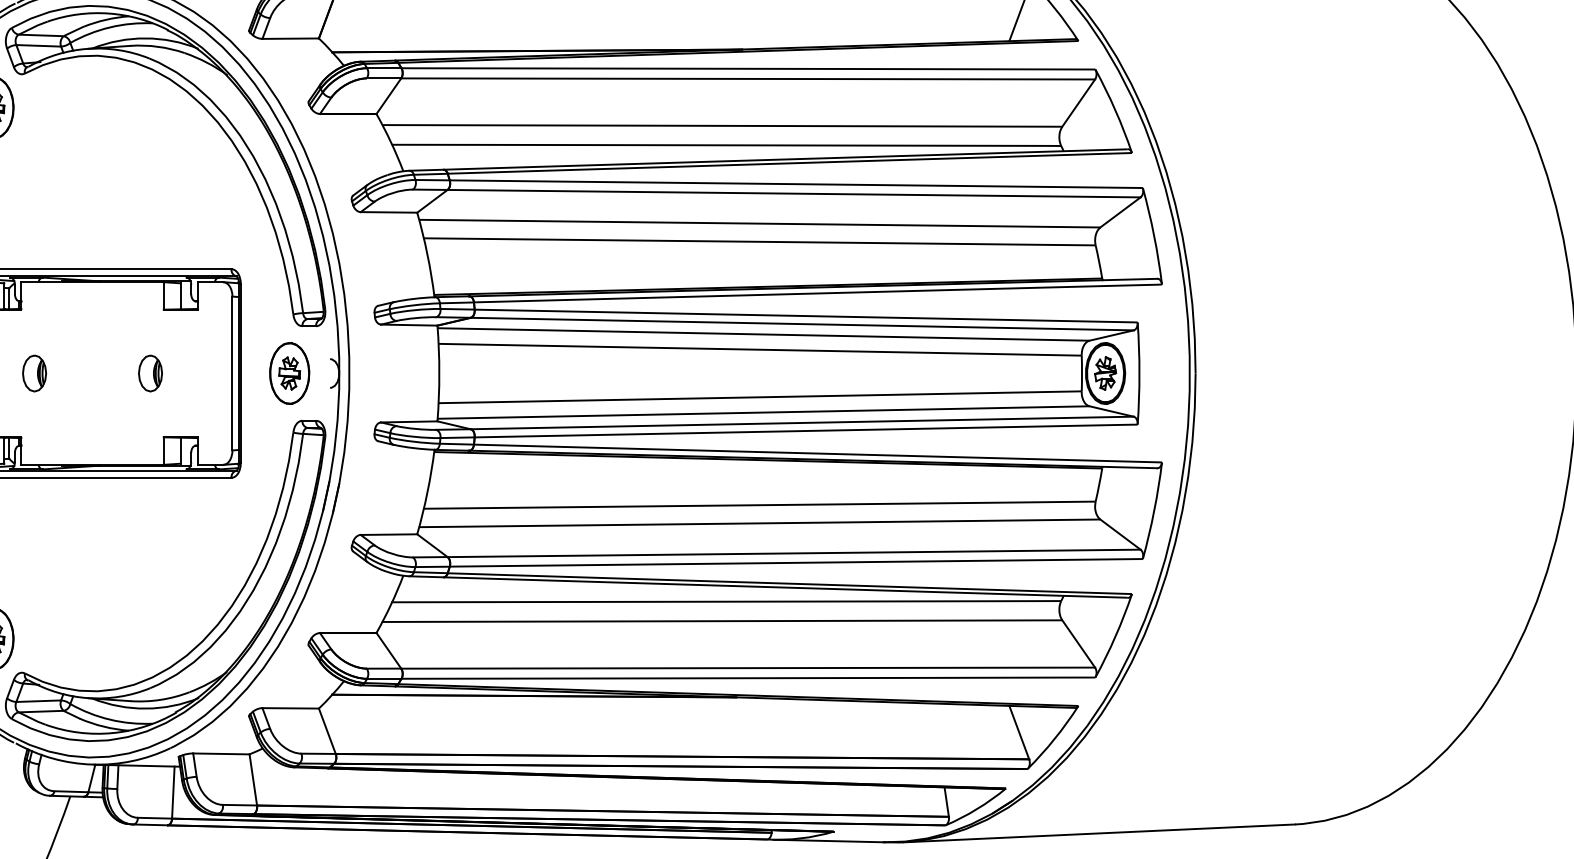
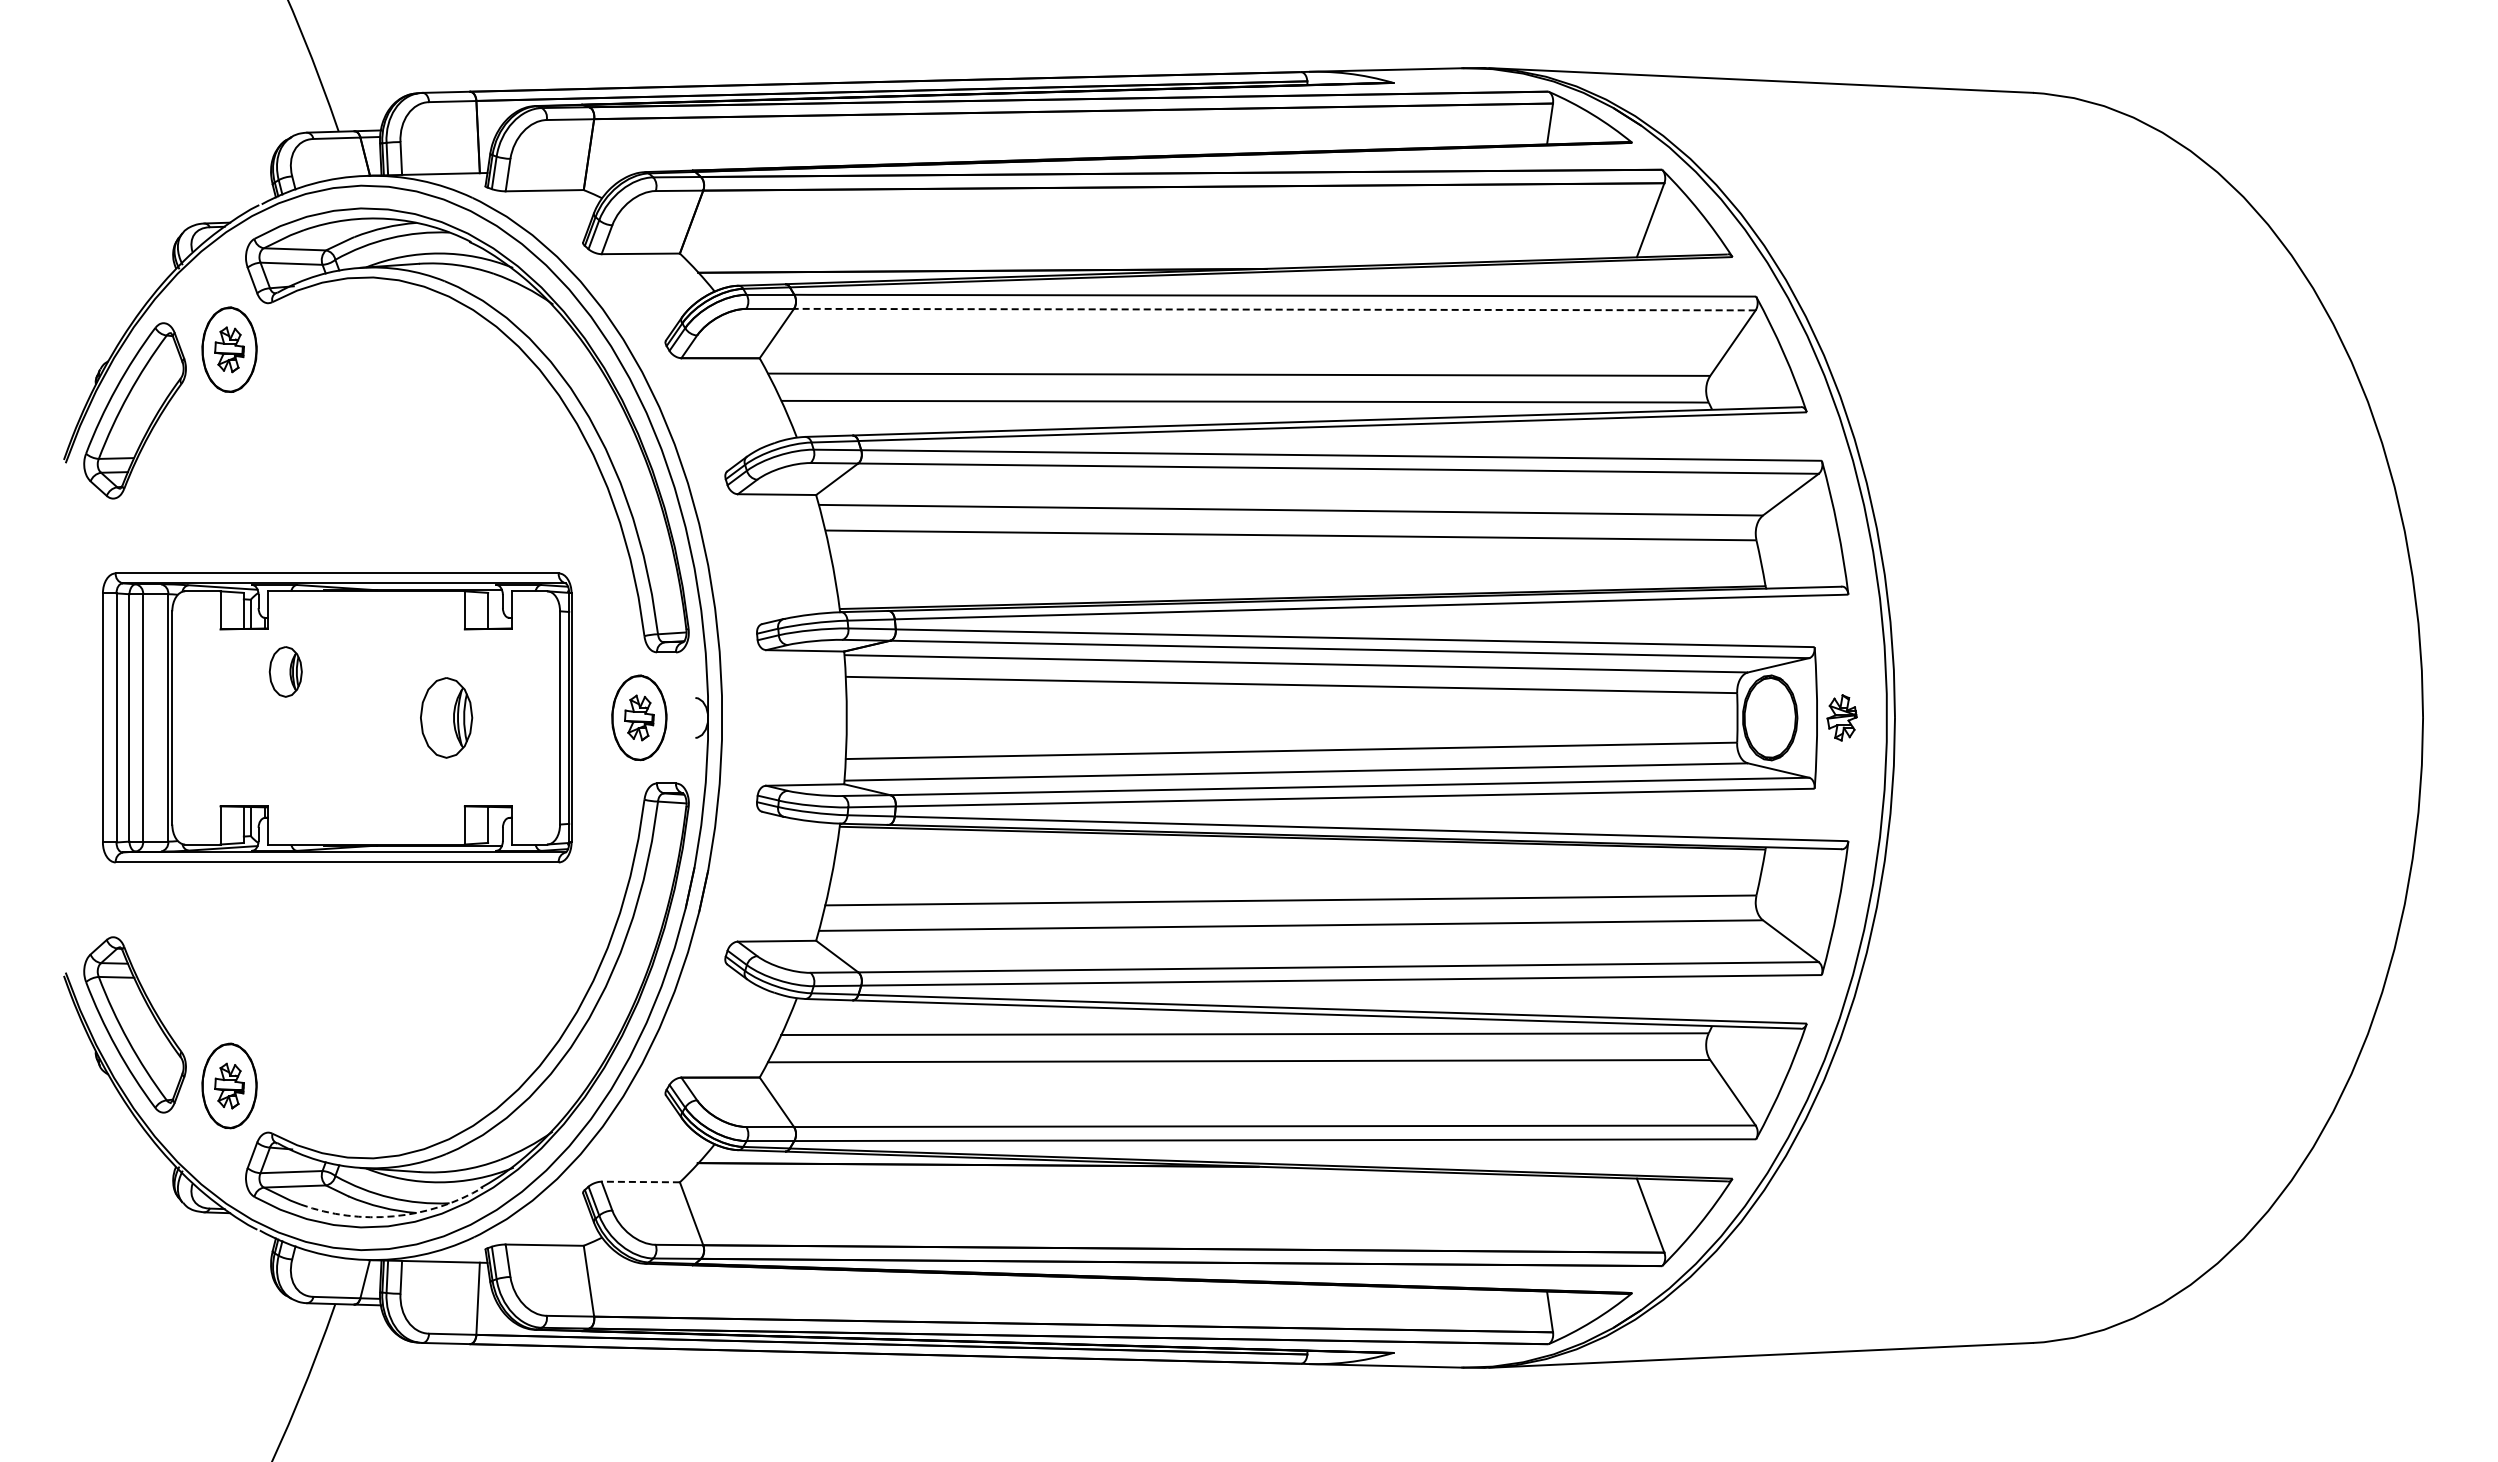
line: (747, 78) -> (1274, 309), solid -> dashed
part: (34, 373) -> (285, 671), moved
part: (150, 373) -> (446, 717), size x1.6
part: (1105, 373) -> (1841, 717), moved
line: (290, 708) -> (640, 1182), solid -> dashed
arc: (112, 733) -> (393, 1216), solid -> dashed

